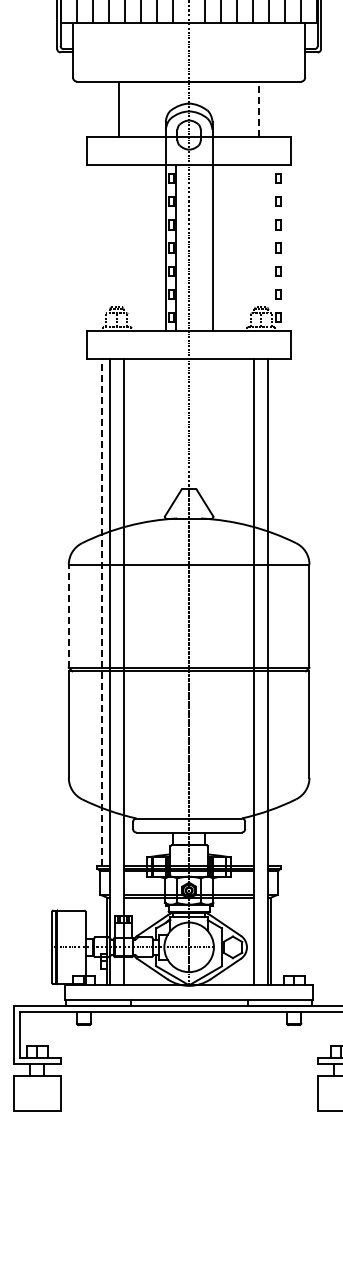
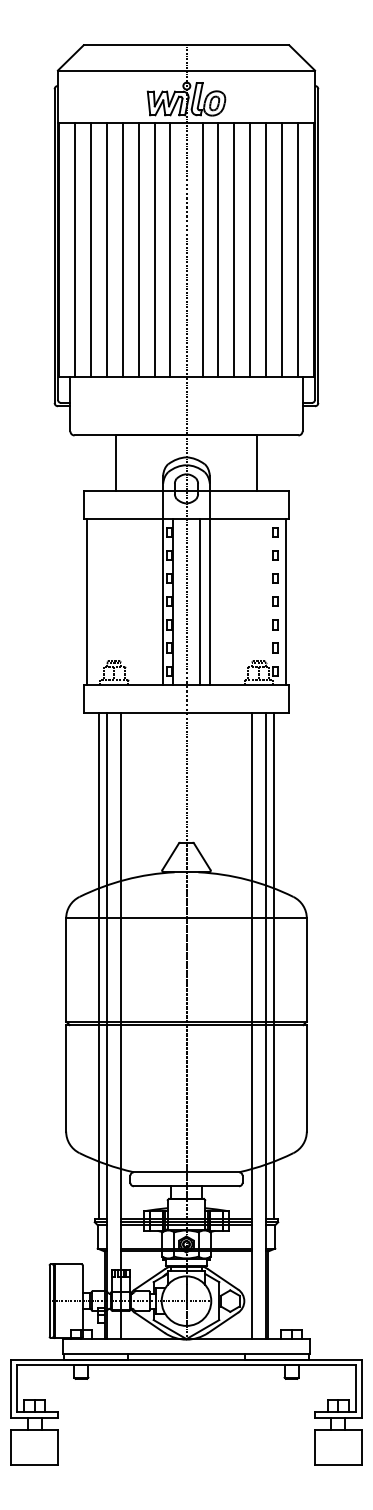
line: (259, 109) -> (256, 463), dashed -> solid
line: (90, 247) -> (87, 601), added
line: (202, 247) -> (199, 601), added
line: (288, 247) -> (285, 601), added
line: (101, 611) -> (98, 965), dashed -> solid
line: (277, 611) -> (274, 965), added
line: (69, 616) -> (66, 970), dashed -> solid

